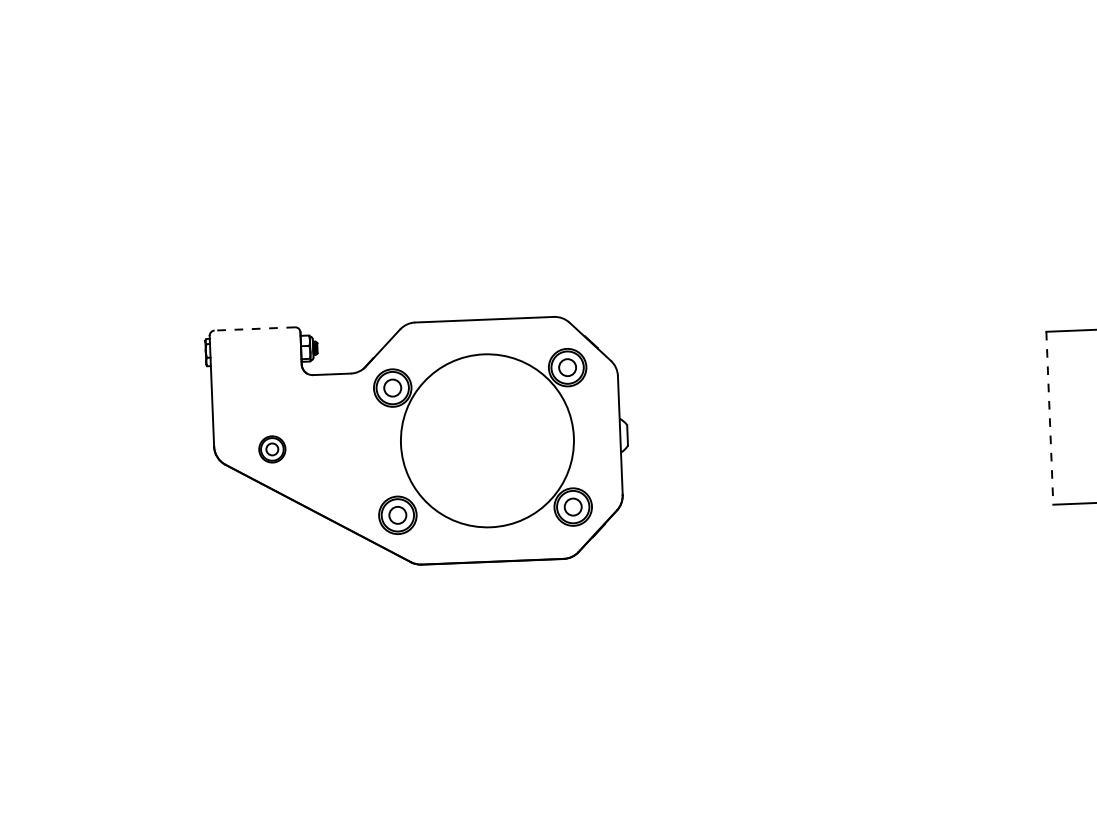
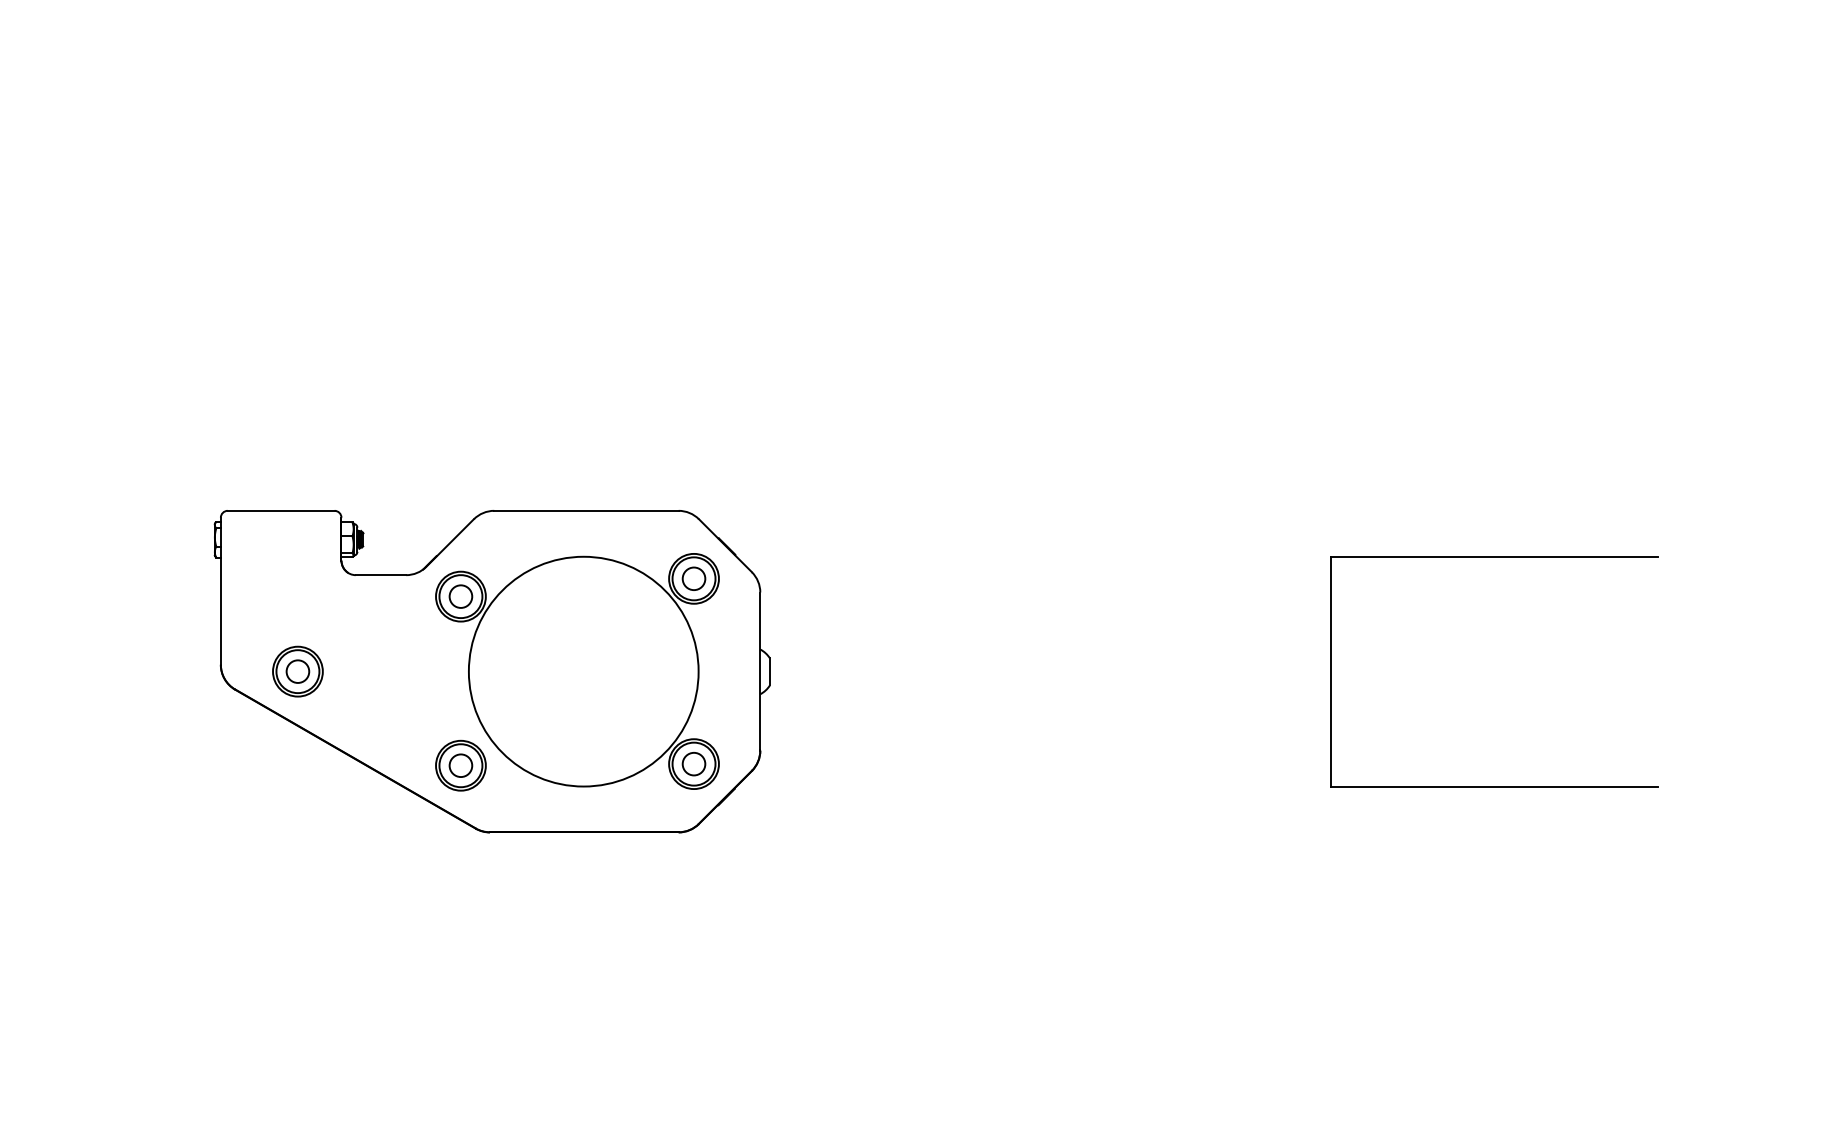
line: (254, 328) -> (280, 510), dashed -> solid
line: (1050, 418) -> (1331, 671), dashed -> solid
part: (272, 449) -> (297, 671), size x1.43

